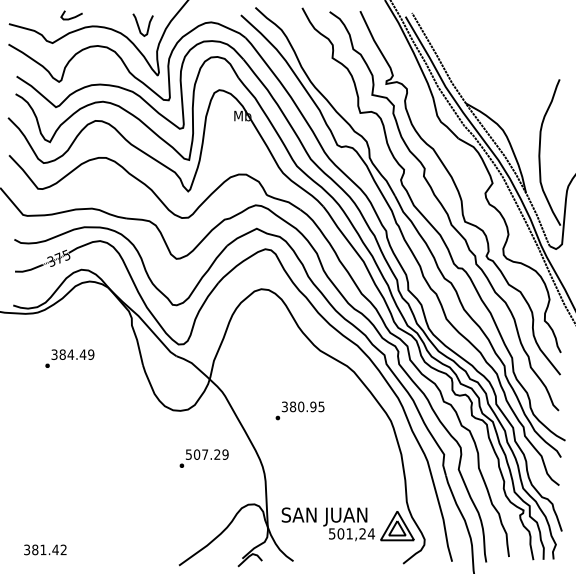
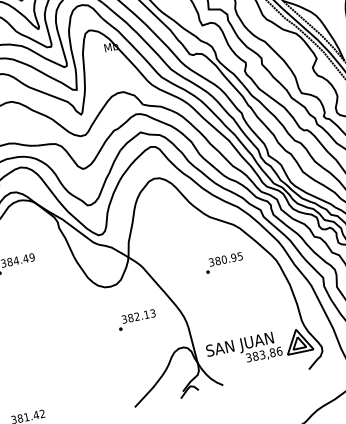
text: (299, 410) -> (223, 262), moved
text: (207, 454) -> (138, 316), 507.29 -> 382.13
text: (352, 533) -> (264, 354), 501,24 -> 383,86

